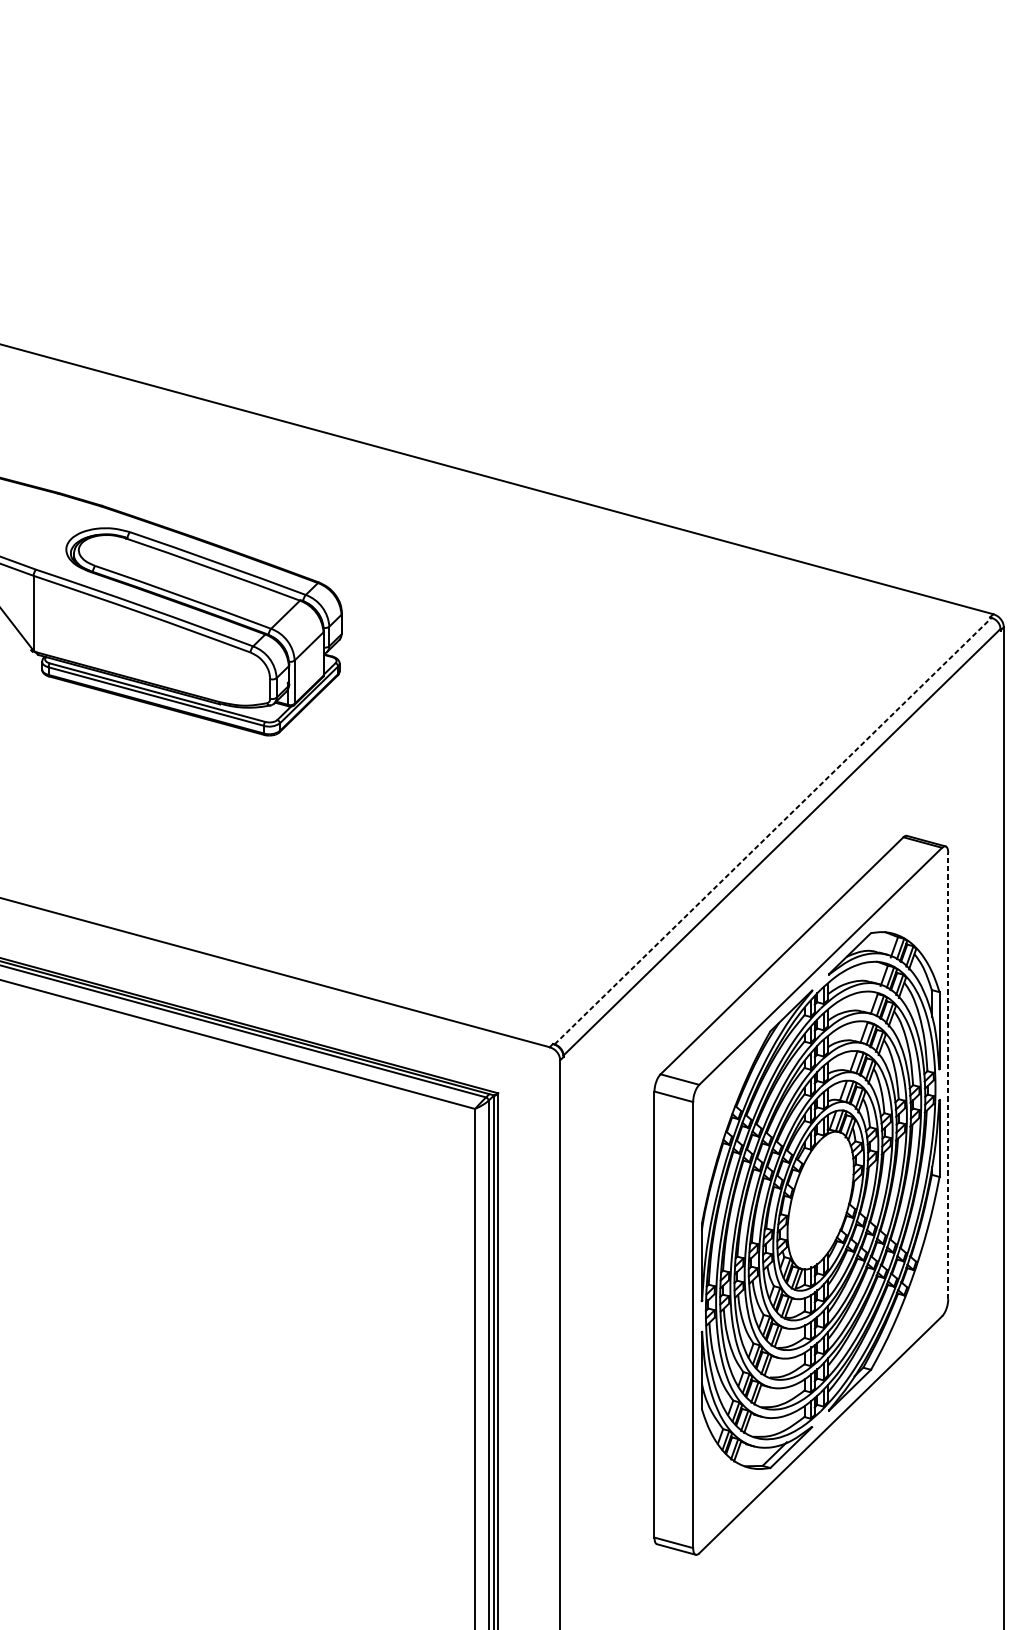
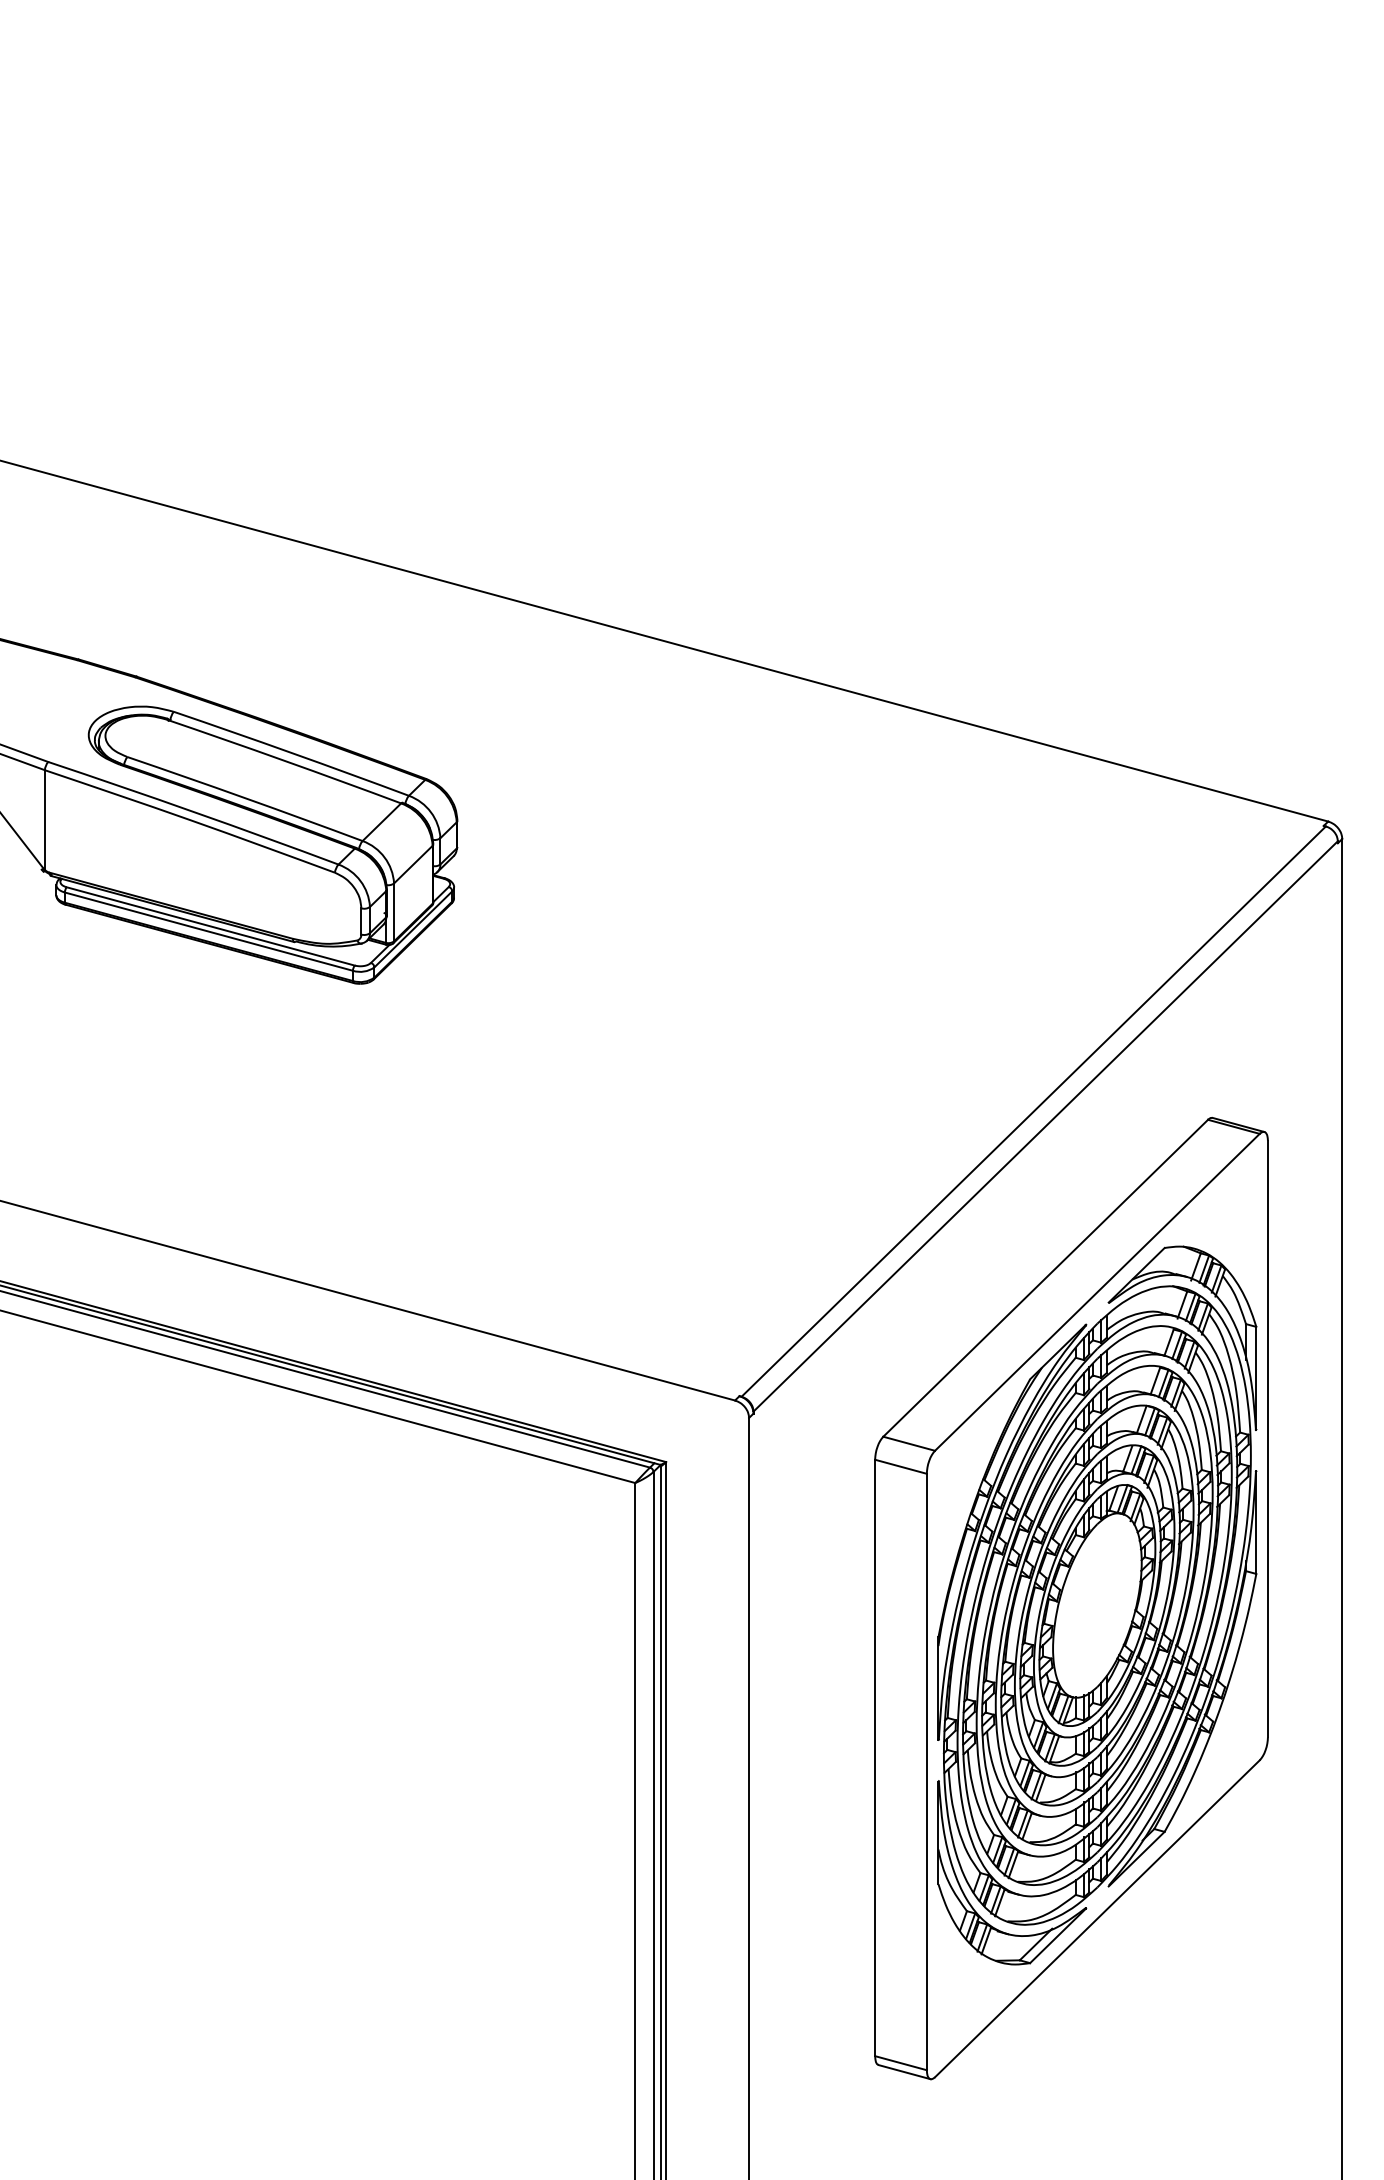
line: (773, 831) -> (1034, 1111), dashed -> solid
line: (947, 1075) -> (1267, 1438), dashed -> solid

